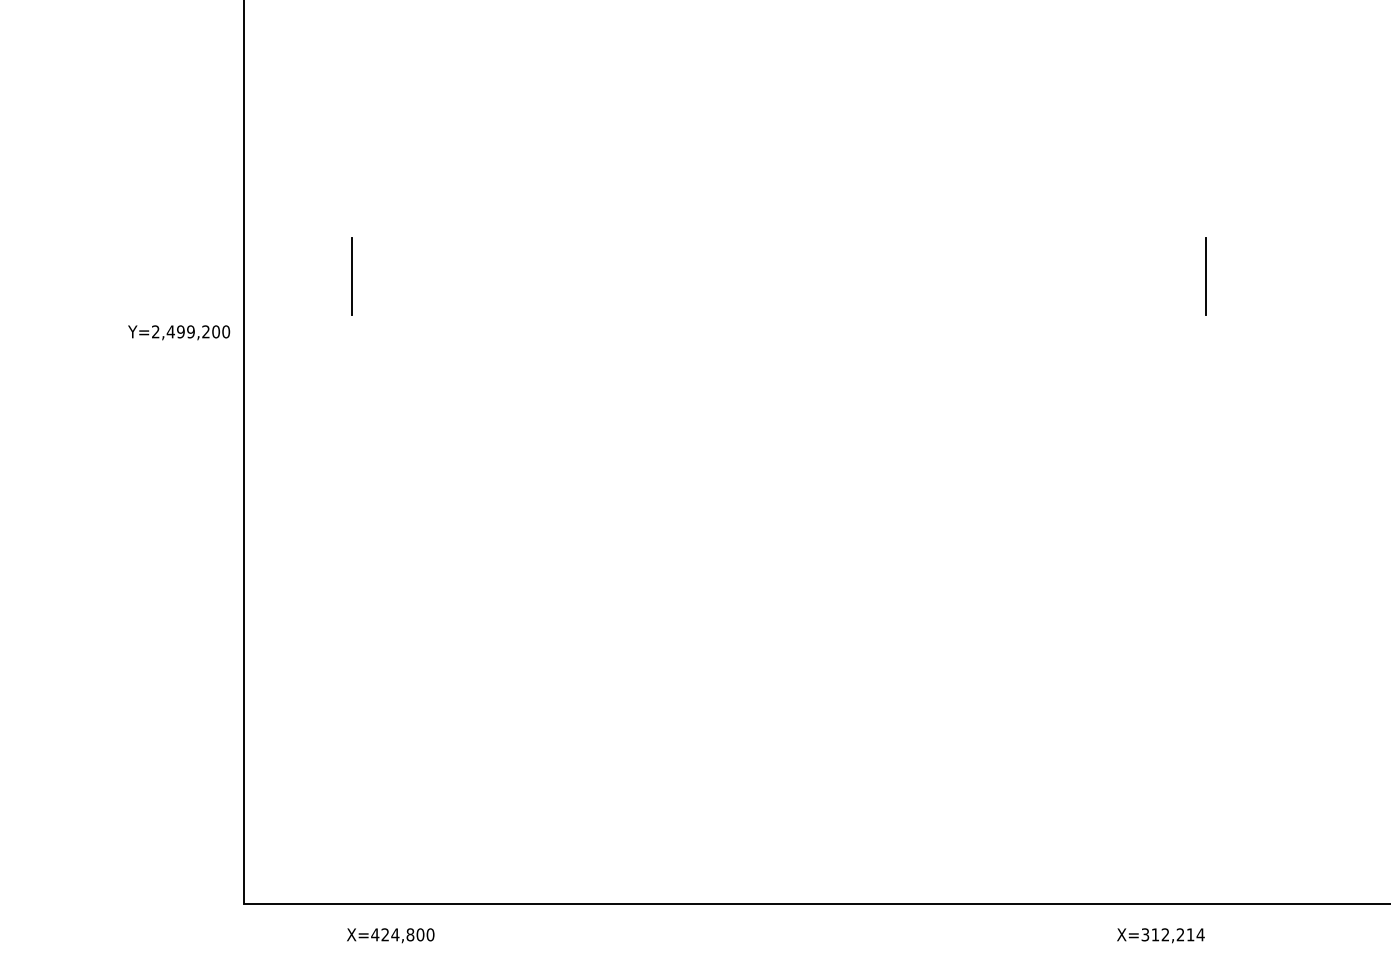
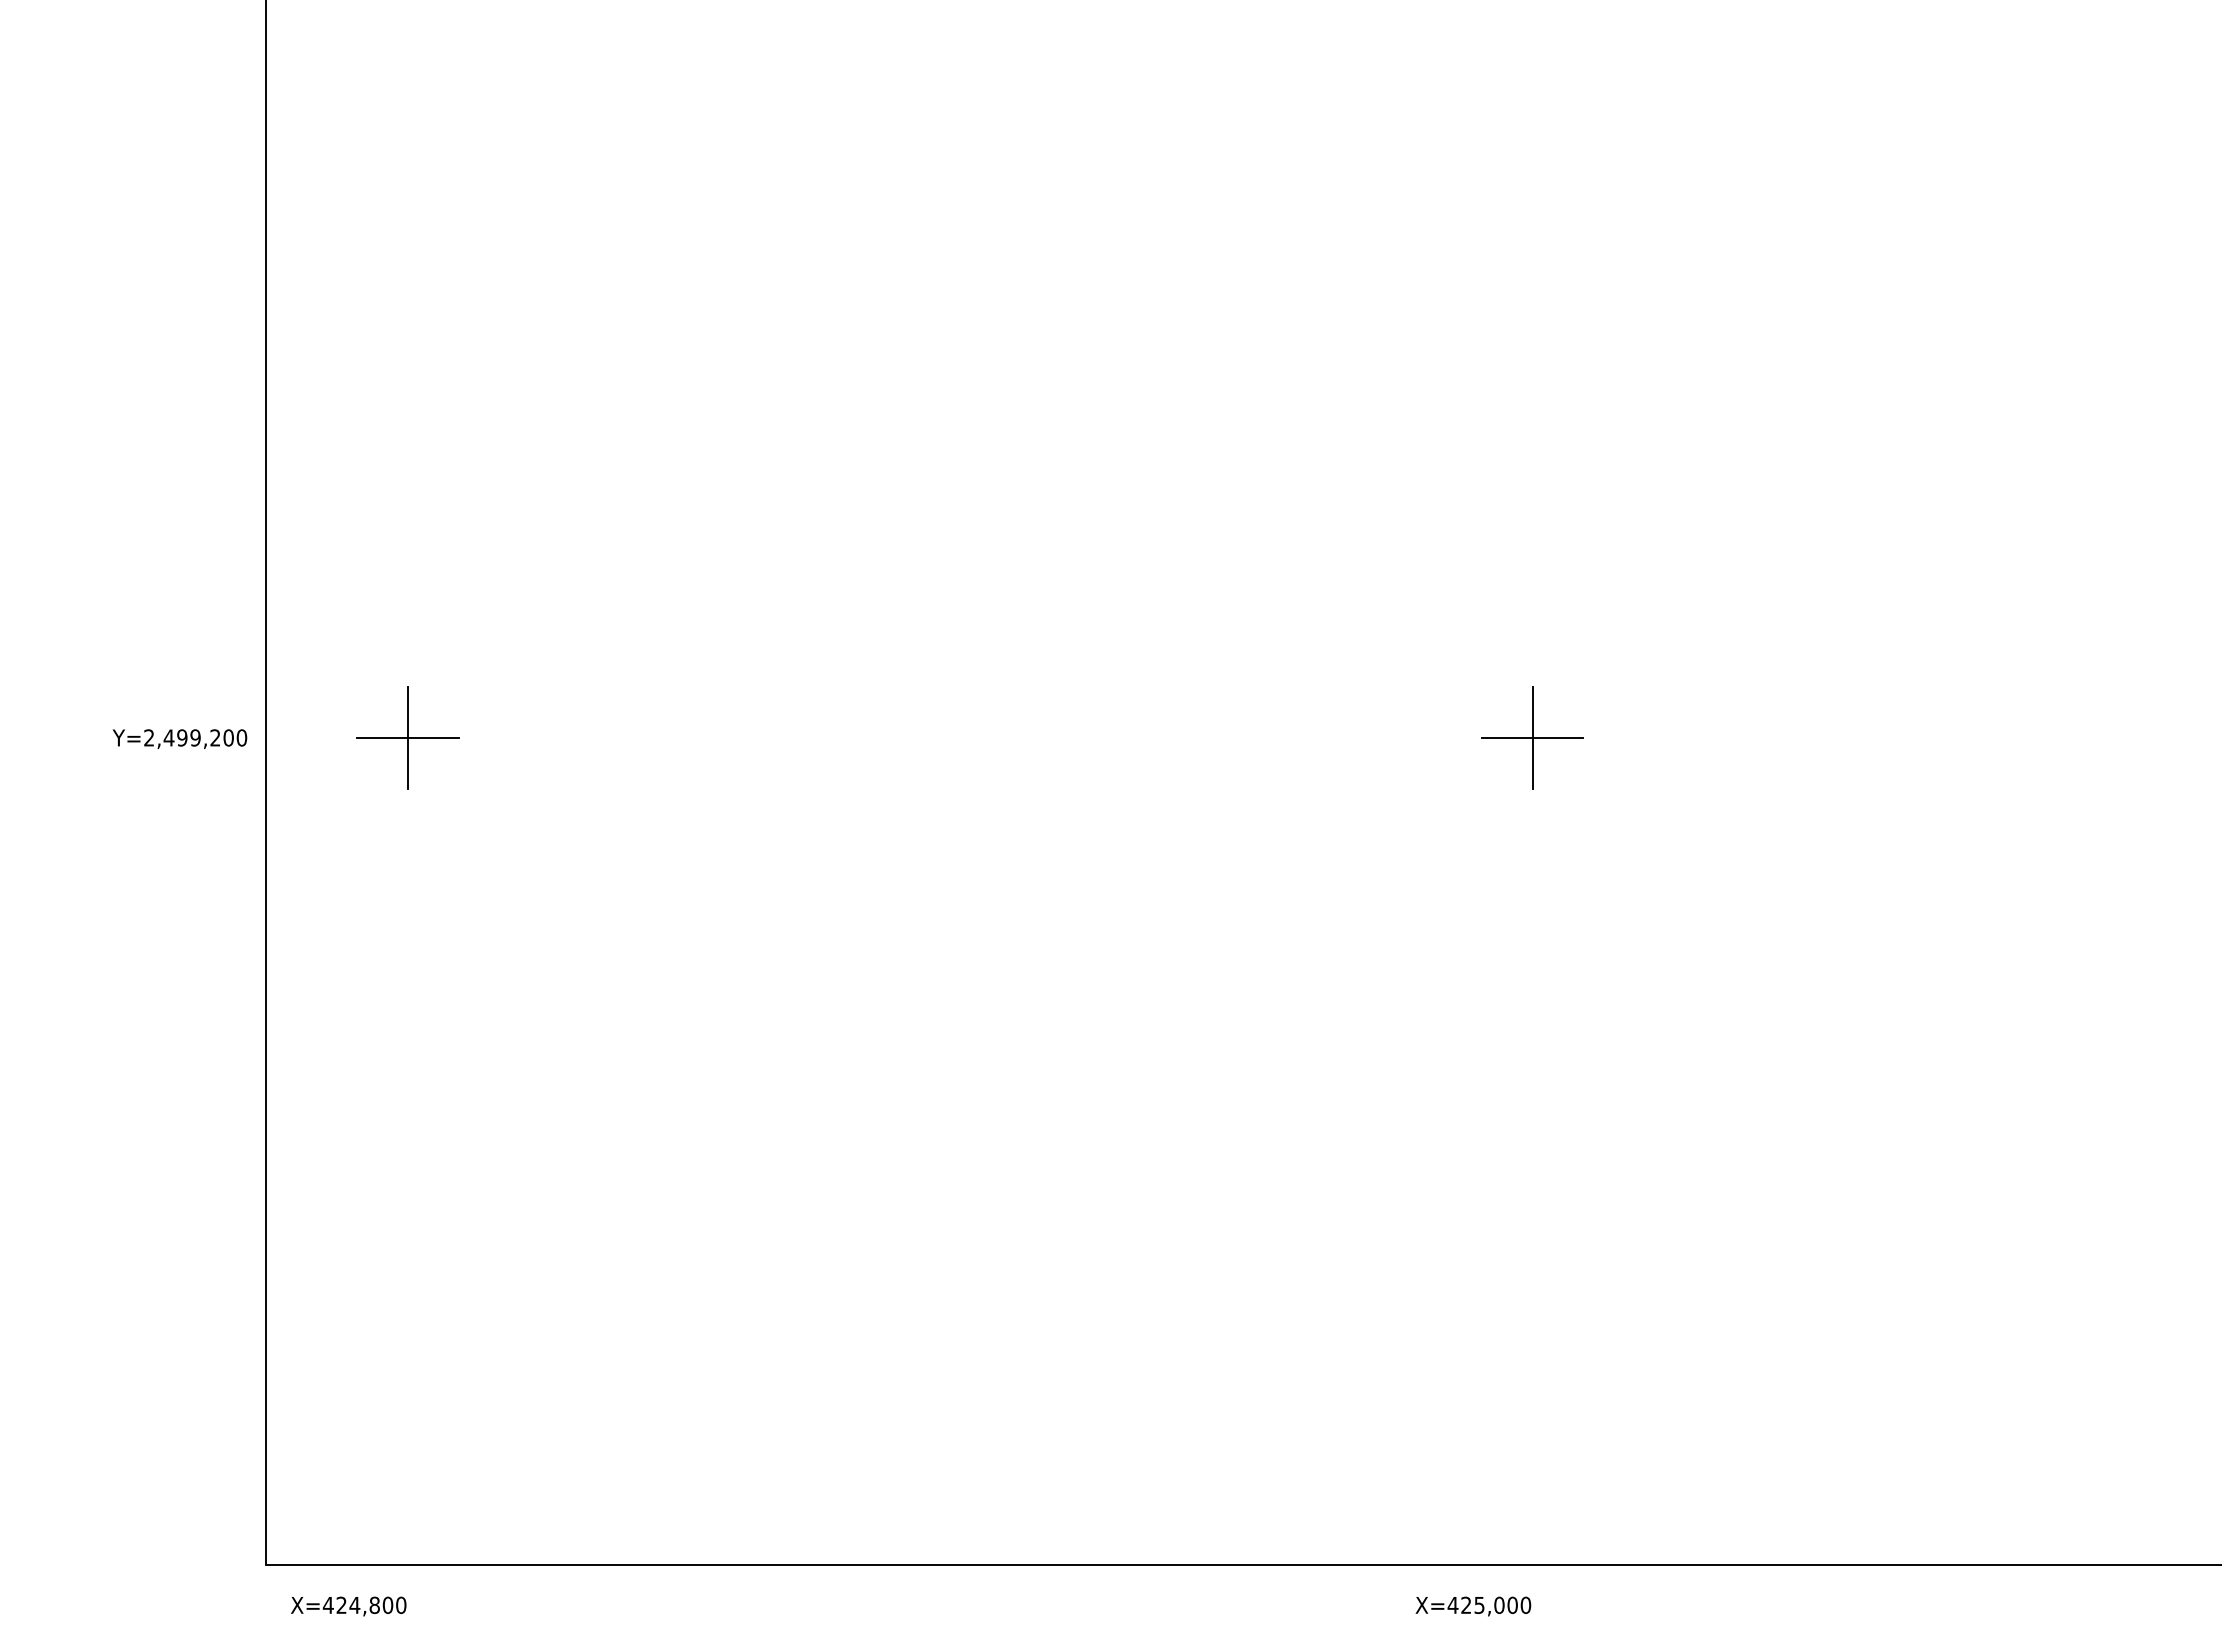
line: (351, 276) -> (407, 737), added
line: (1205, 276) -> (1532, 737), added
text: (178, 332) -> (179, 738), moved
text: (1173, 934) -> (1489, 1605), X=312,214 -> X=425,000
text: (390, 935) -> (348, 1606), moved

